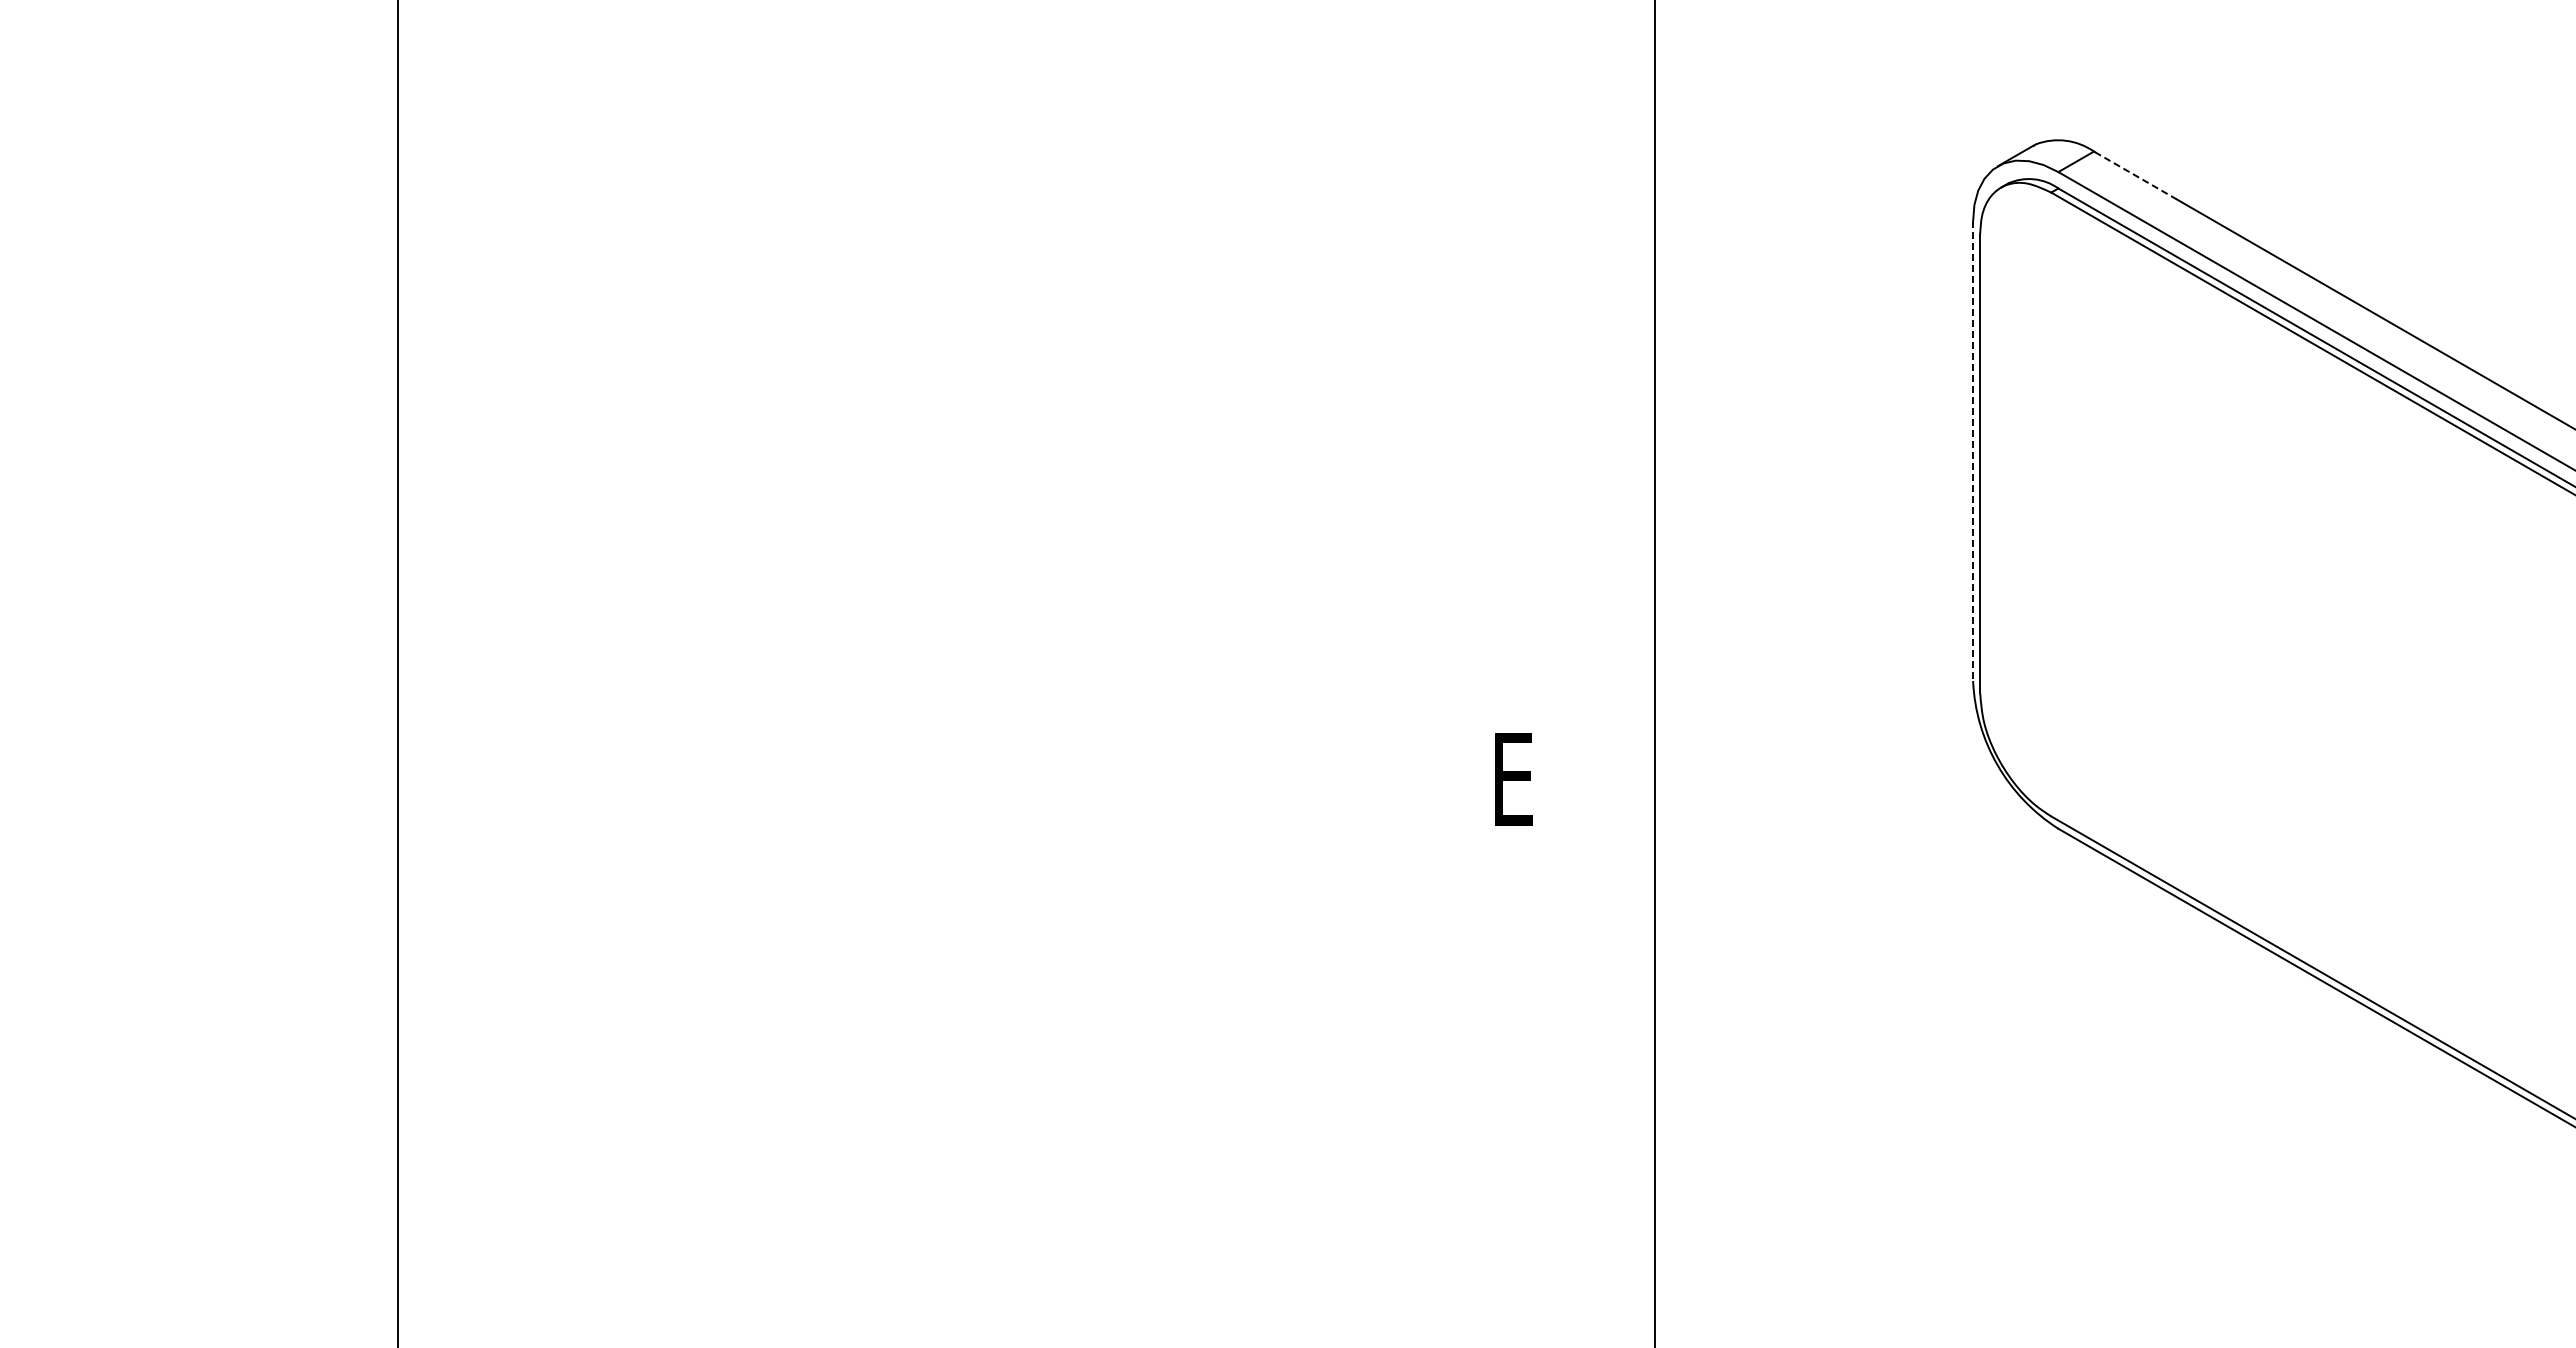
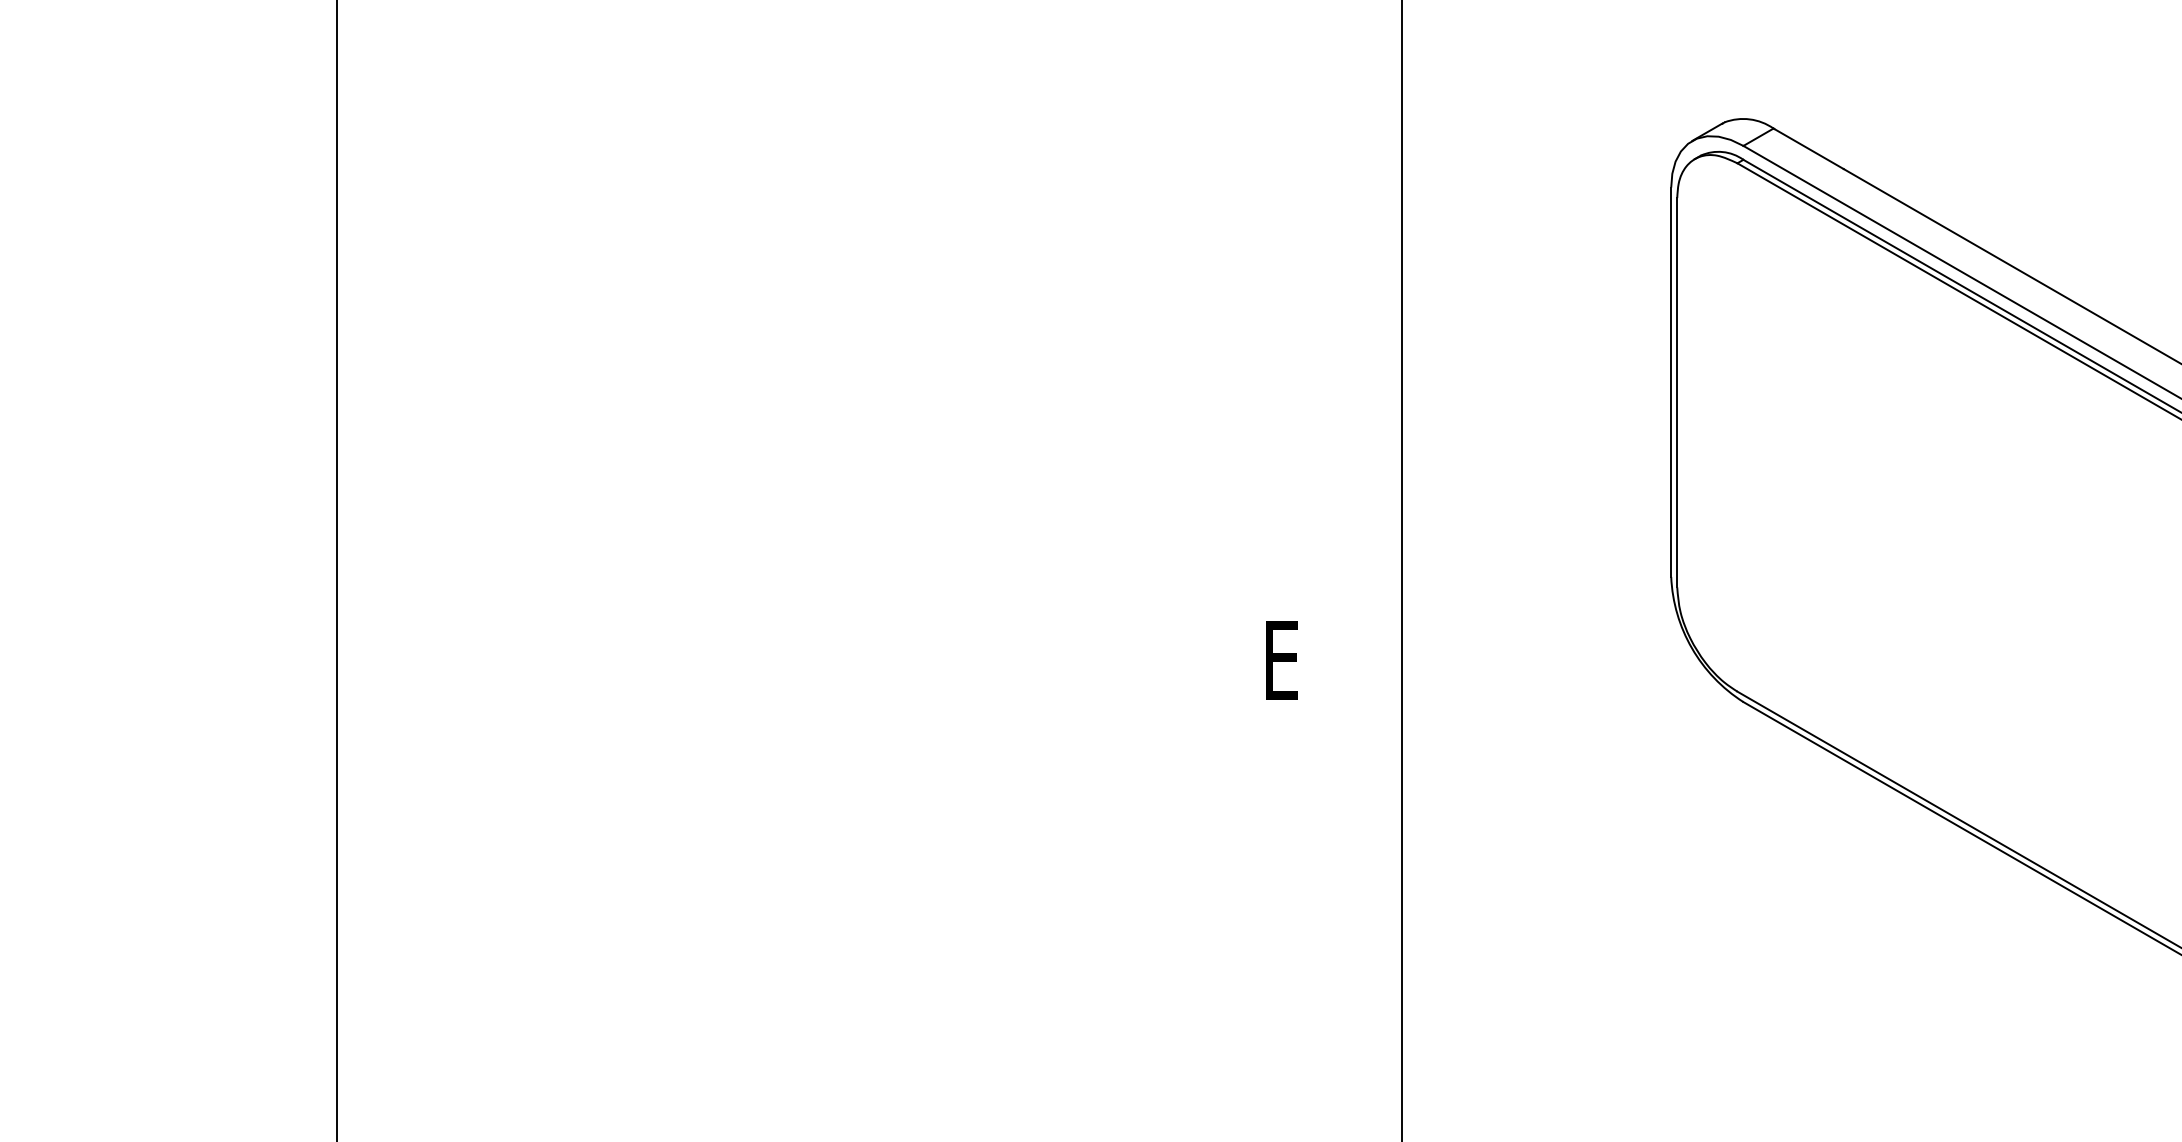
line: (2136, 176) -> (1809, 149), dashed -> solid
line: (1973, 451) -> (1671, 382), dashed -> solid

